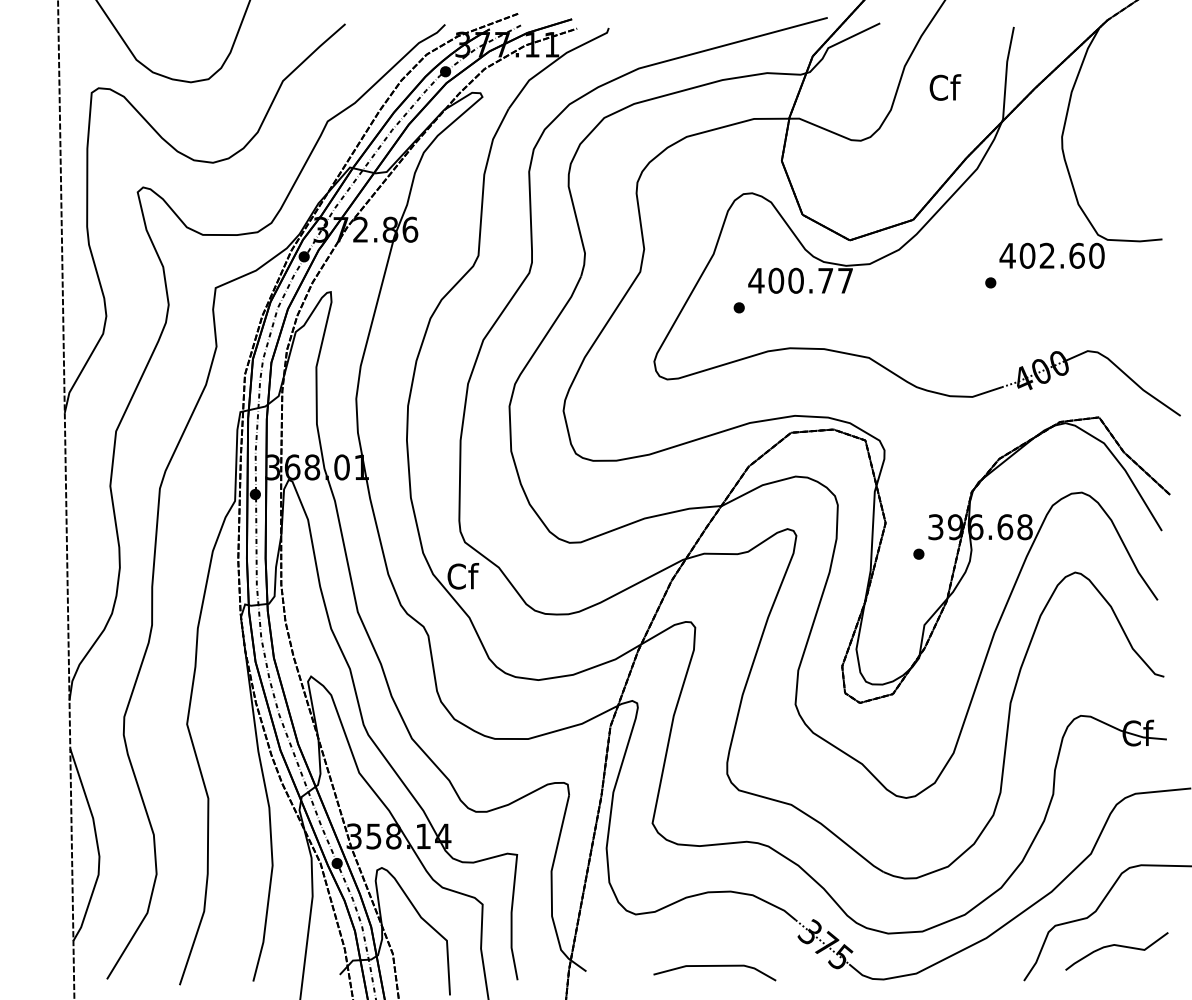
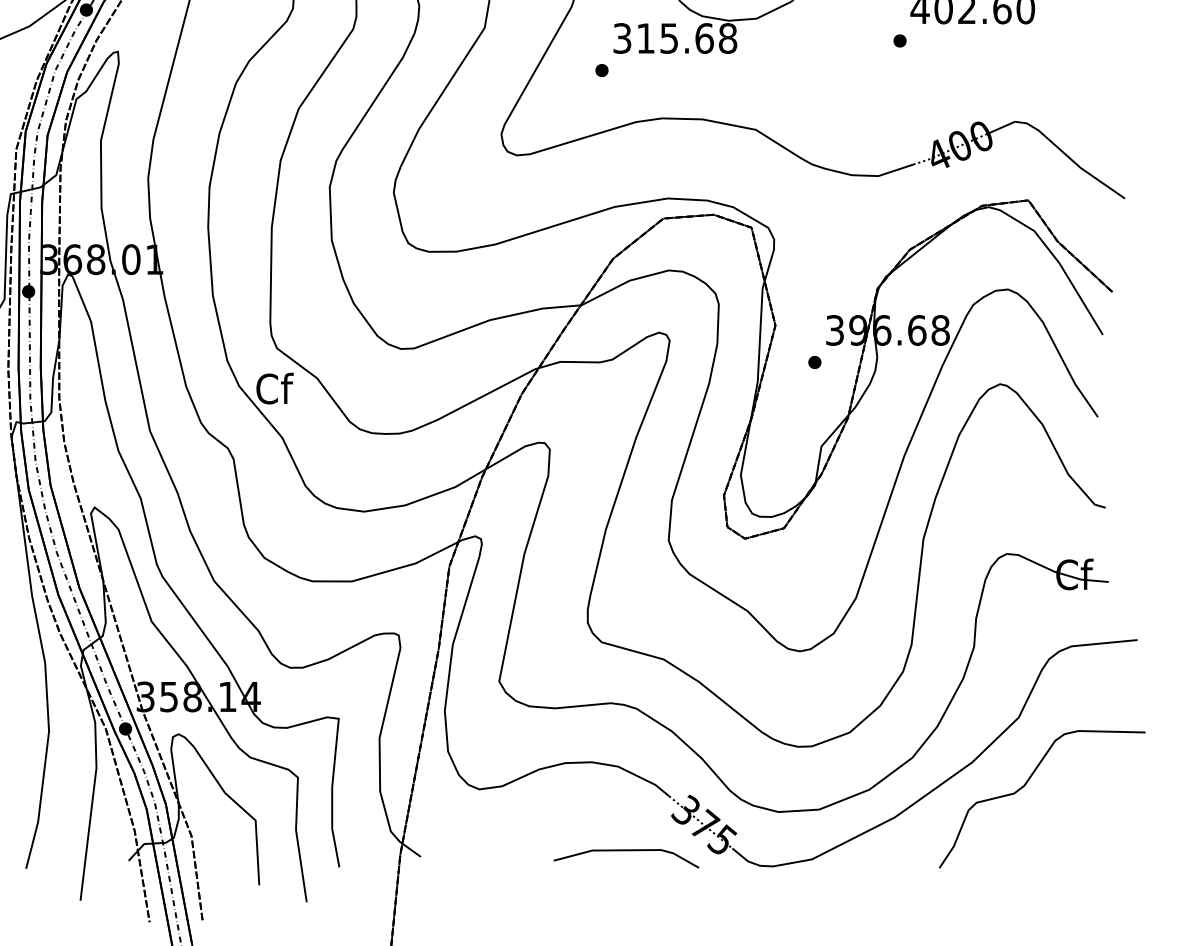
text: (800, 280) -> (674, 38), 400.77 -> 315.68
curve: (1116, 946) -> (1049, 827), removed
line: (714, 966) -> (625, 851), moved

